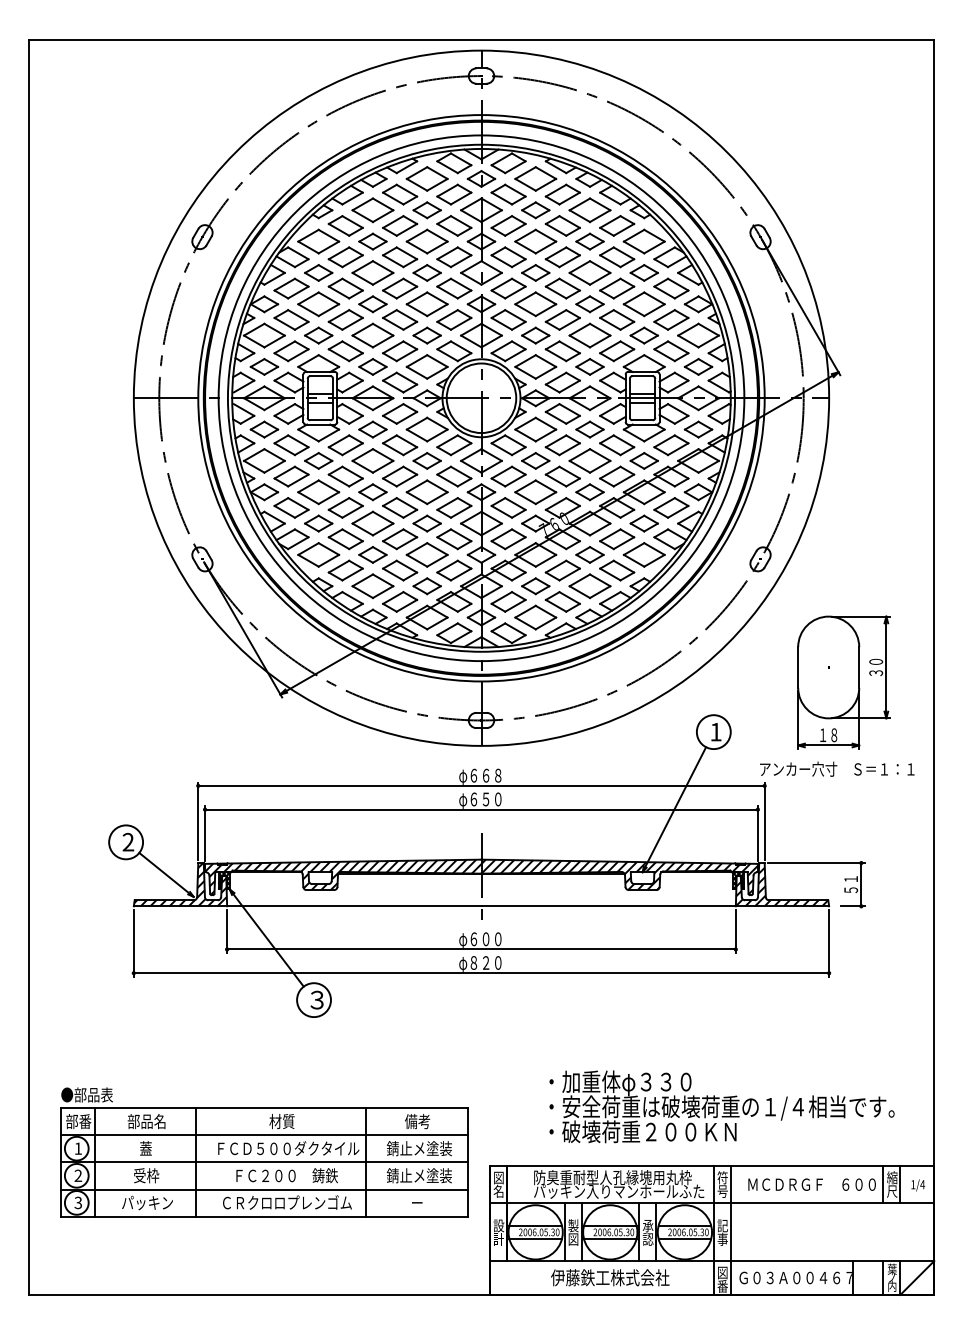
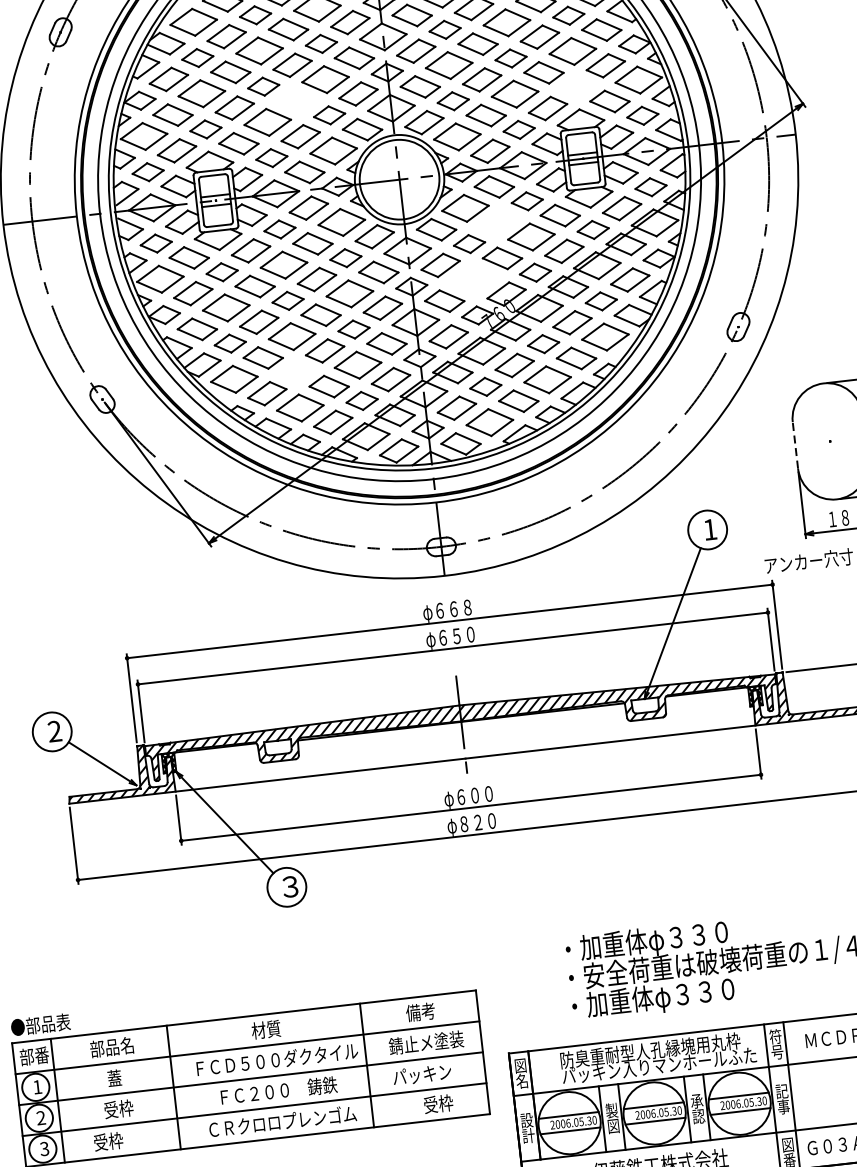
part: (400, 319) -> (297, 100), removed
part: (643, 335) -> (576, 87), removed
part: (562, 445) -> (498, 223), removed
part: (535, 492) -> (473, 280), removed
part: (372, 554) -> (295, 371), removed
line: (798, 667) -> (795, 445), solid -> dashed
text: (649, 1133) -> (686, 995), ・破壊荷重２００ＫＮ -> ・加重体φ３３０
text: (418, 1175) -> (428, 1073), 錆止メ塗装 -> パッキン
text: (147, 1202) -> (123, 1139), パッキン -> 受枠
text: (423, 1202) -> (437, 1103), ー -> 受枠

